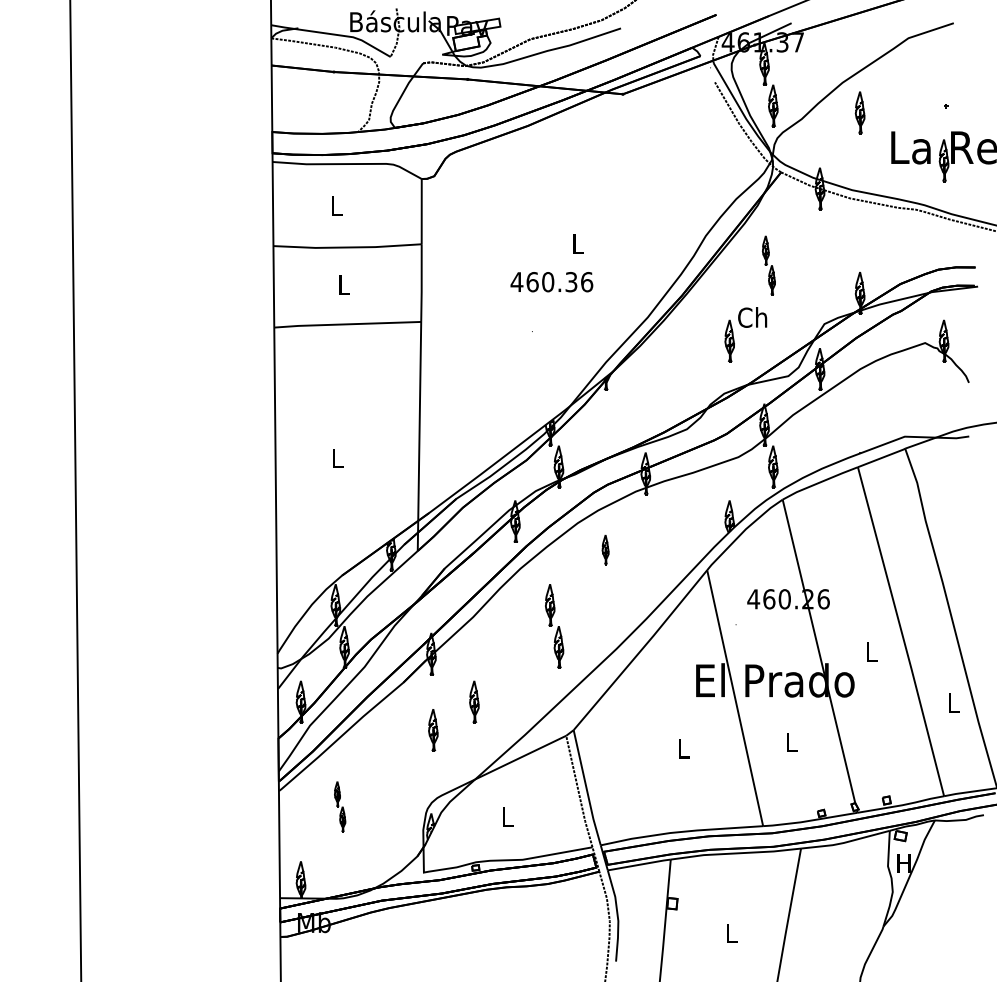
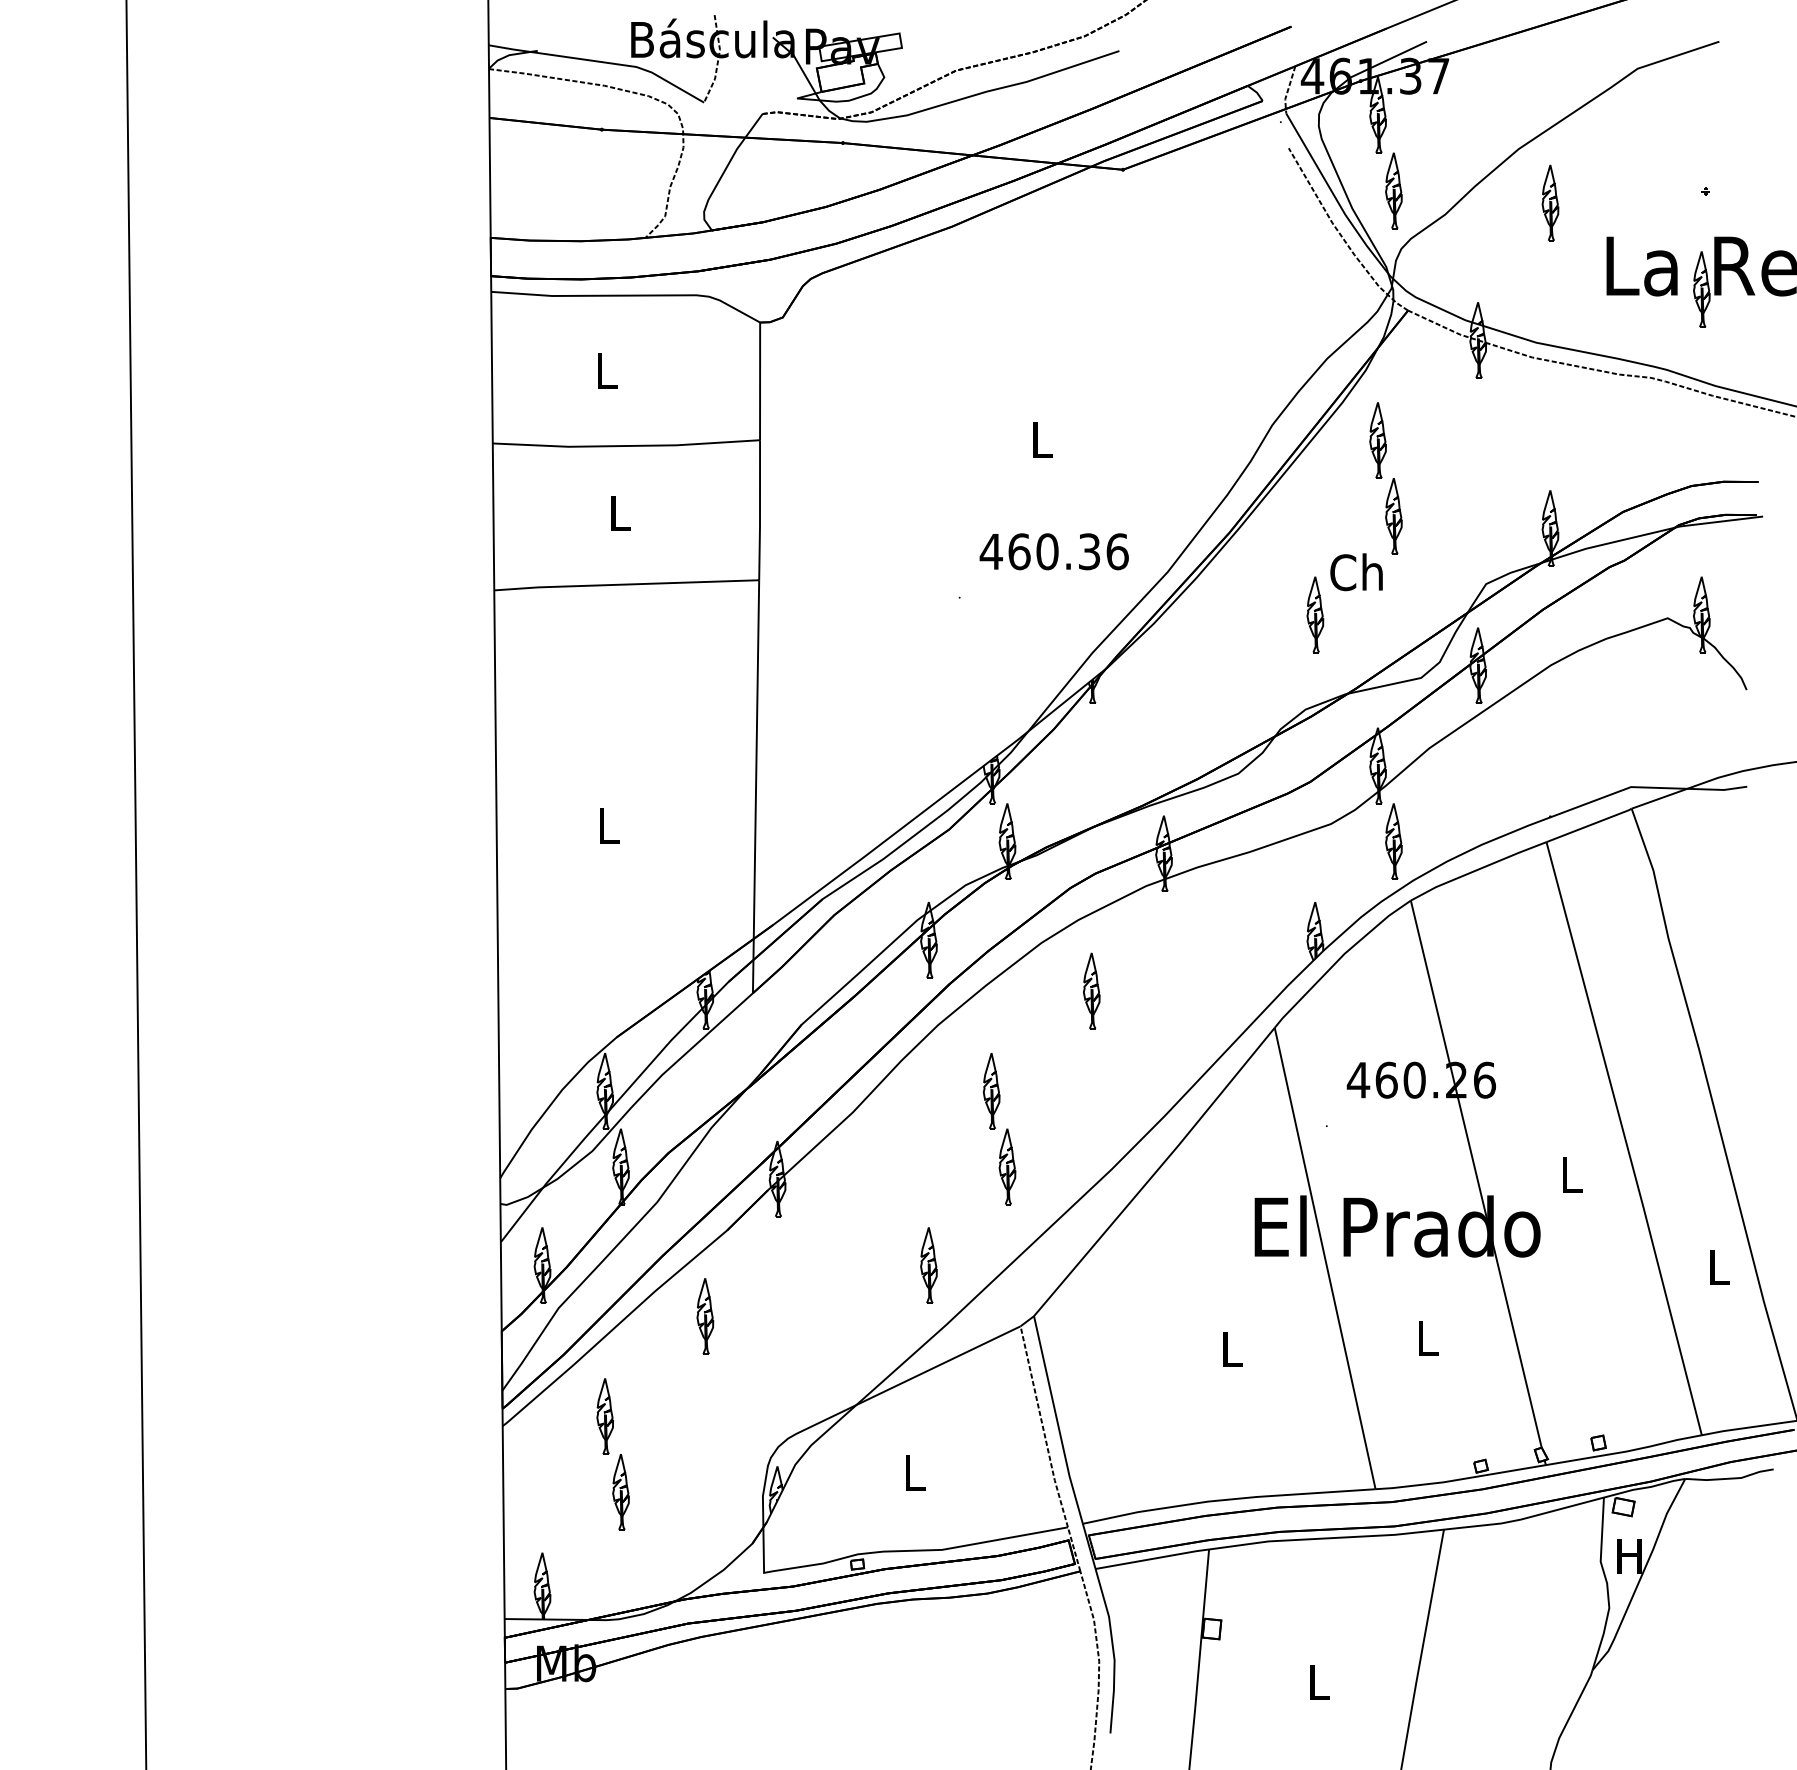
part: (768, 265) -> (1385, 478), size x1.43
text: (551, 282) -> (1053, 552), moved
part: (605, 549) -> (1091, 990), size x1.43
part: (474, 701) -> (929, 1264), moved
part: (433, 730) -> (705, 1316), moved
part: (339, 806) -> (611, 1453), size x1.67

